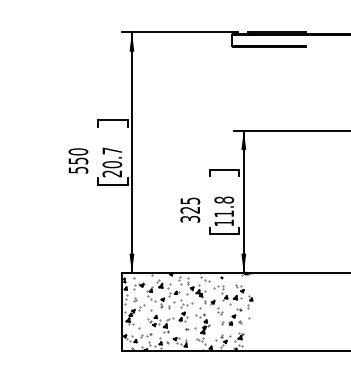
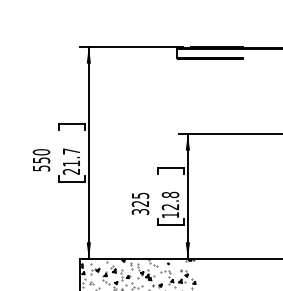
text: (112, 164) -> (71, 163), 20.7 -> 21.7
text: (223, 213) -> (169, 206), 11.8 -> 12.8

